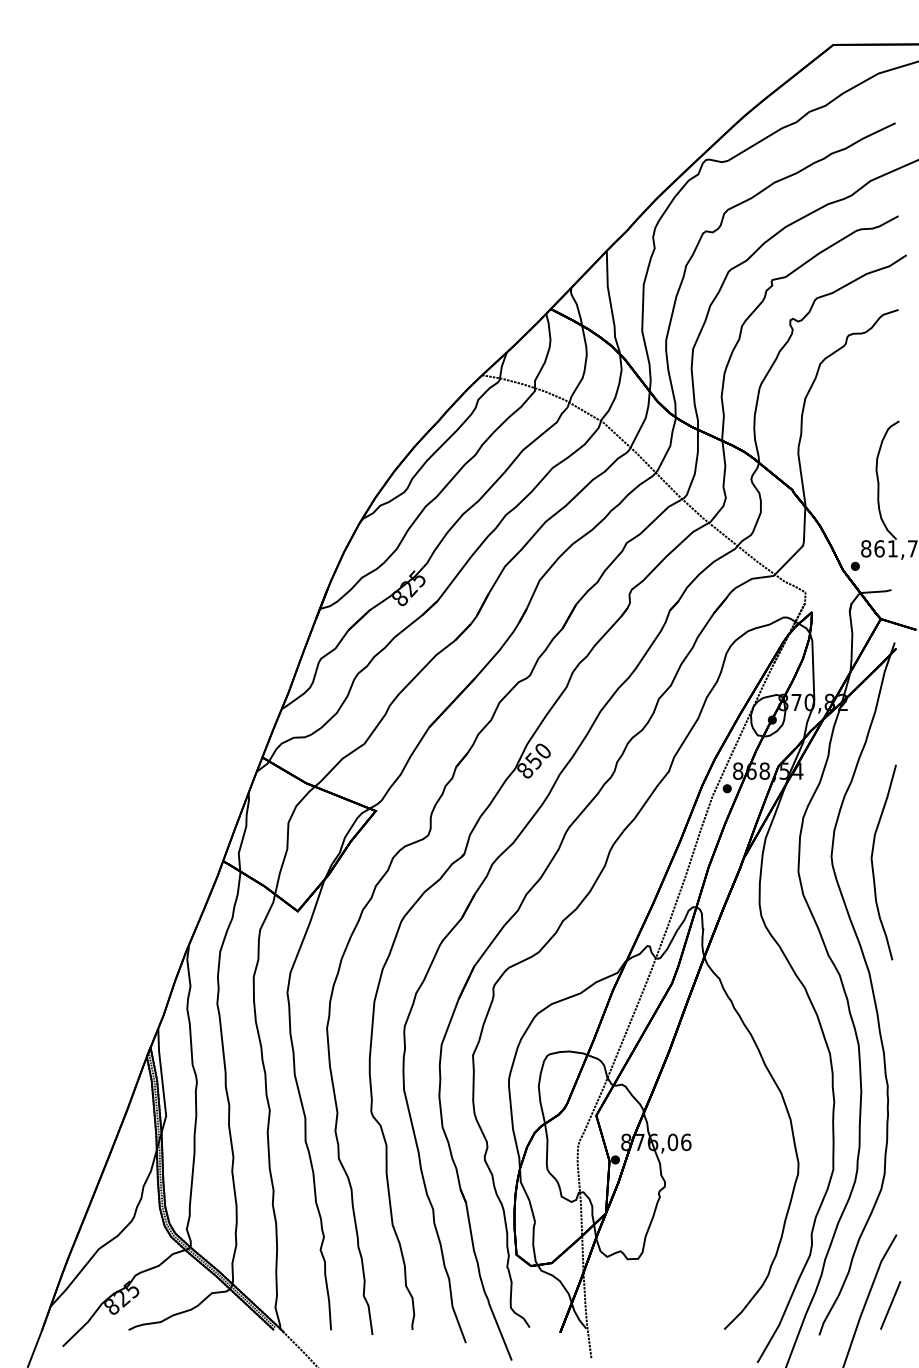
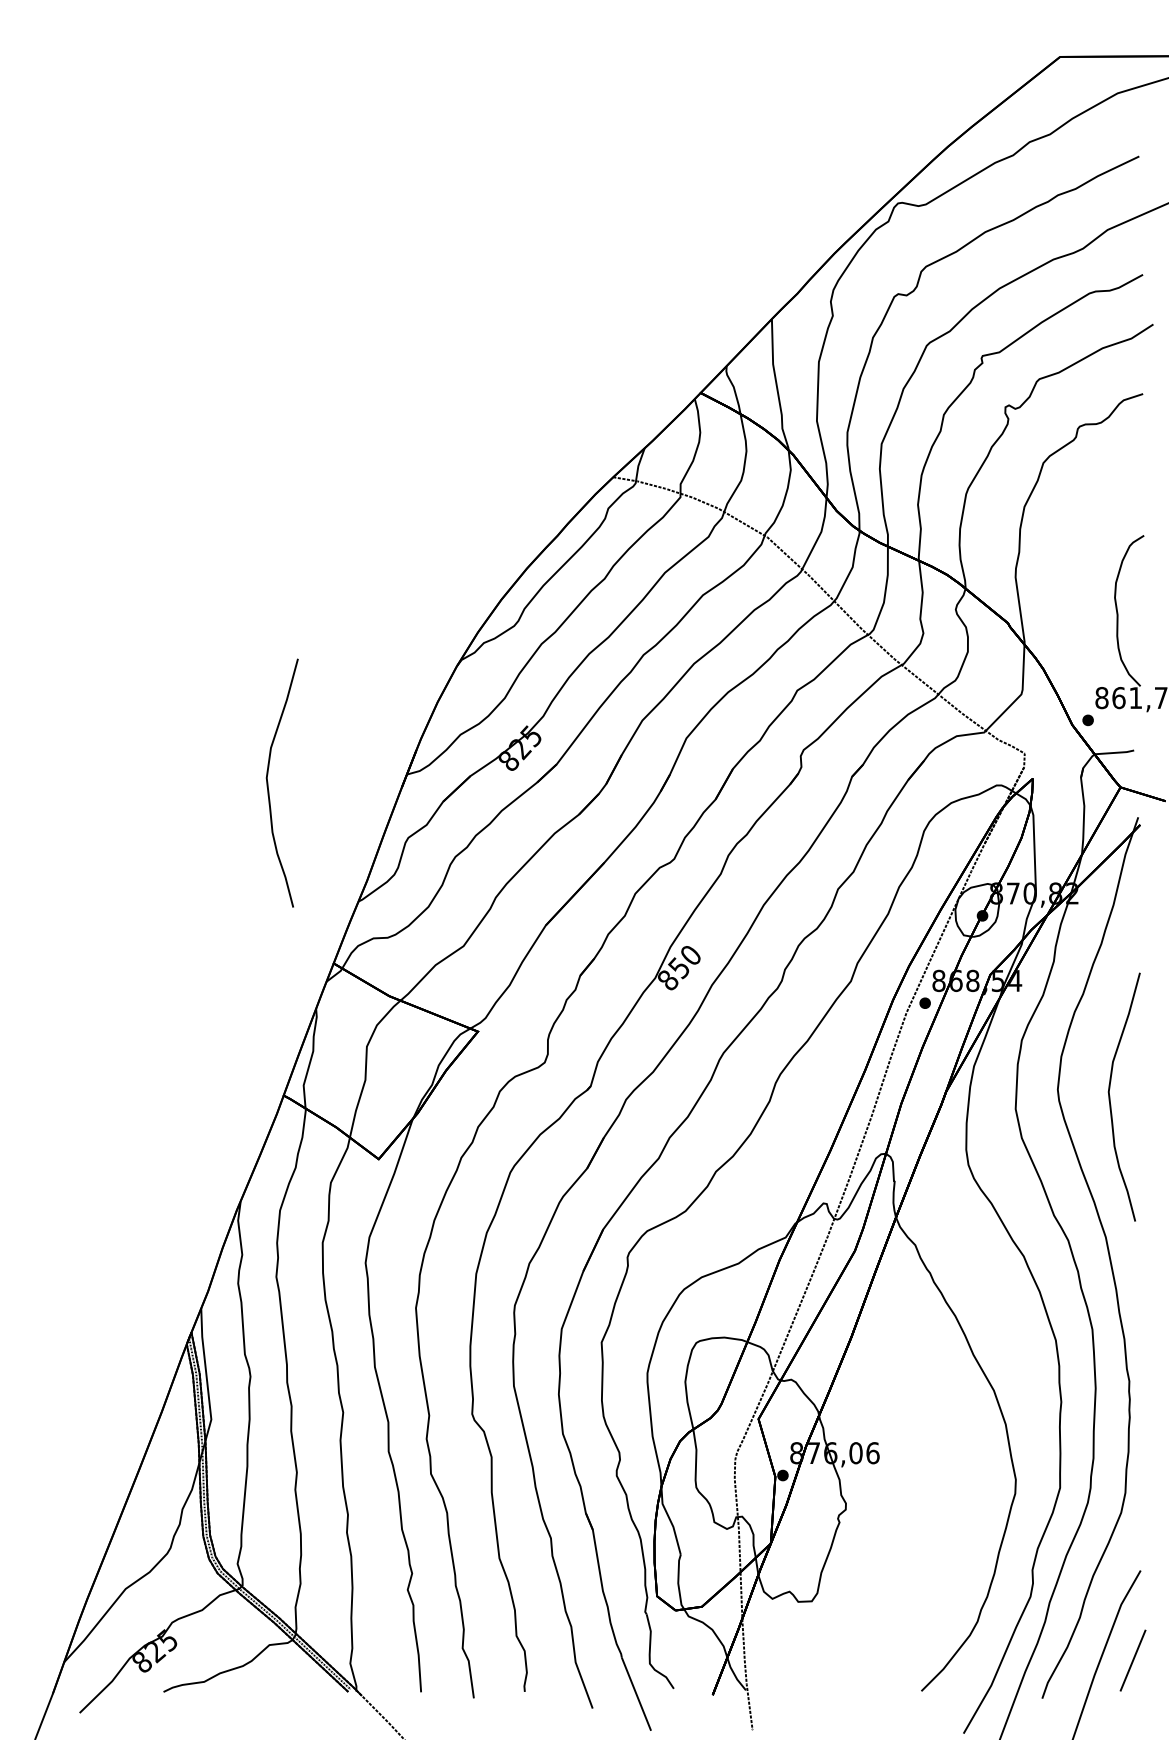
curve: (211, 615) -> (268, 782), added

